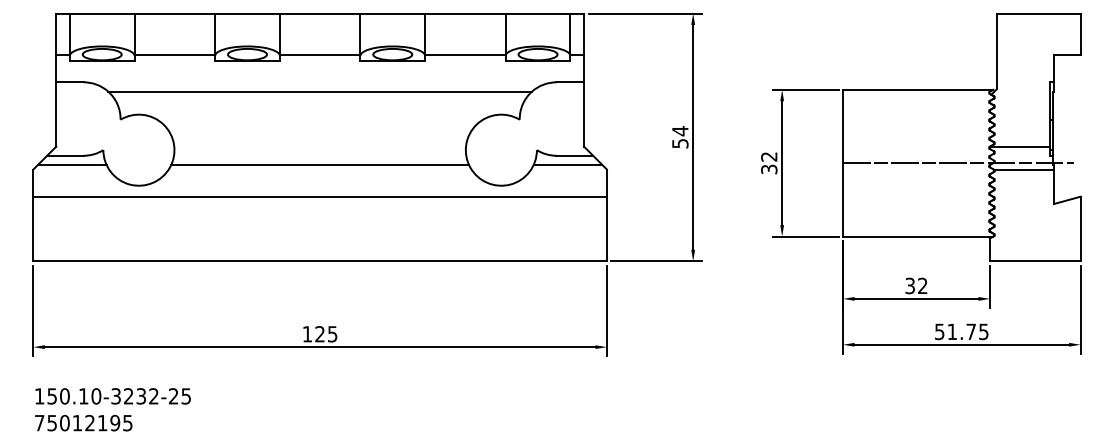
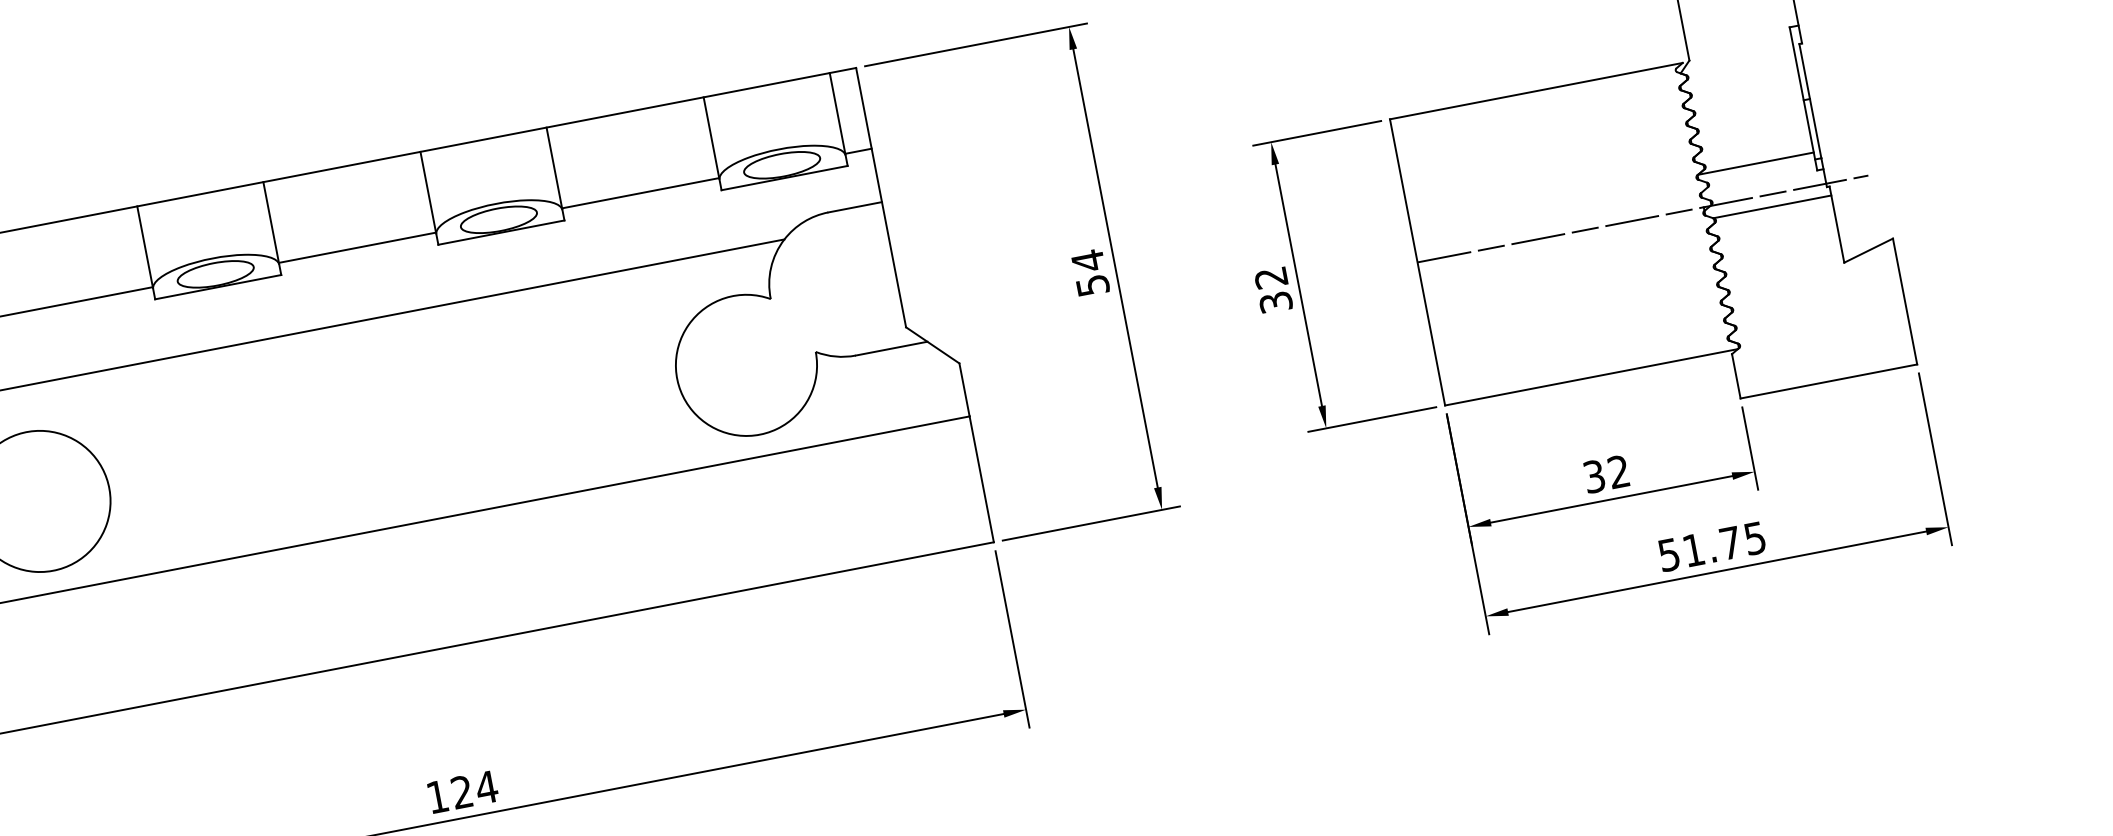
line: (320, 164) -> (399, 461), removed
line: (567, 164) -> (880, 368), removed
text: (332, 334) -> (486, 788), 125 -> 124

